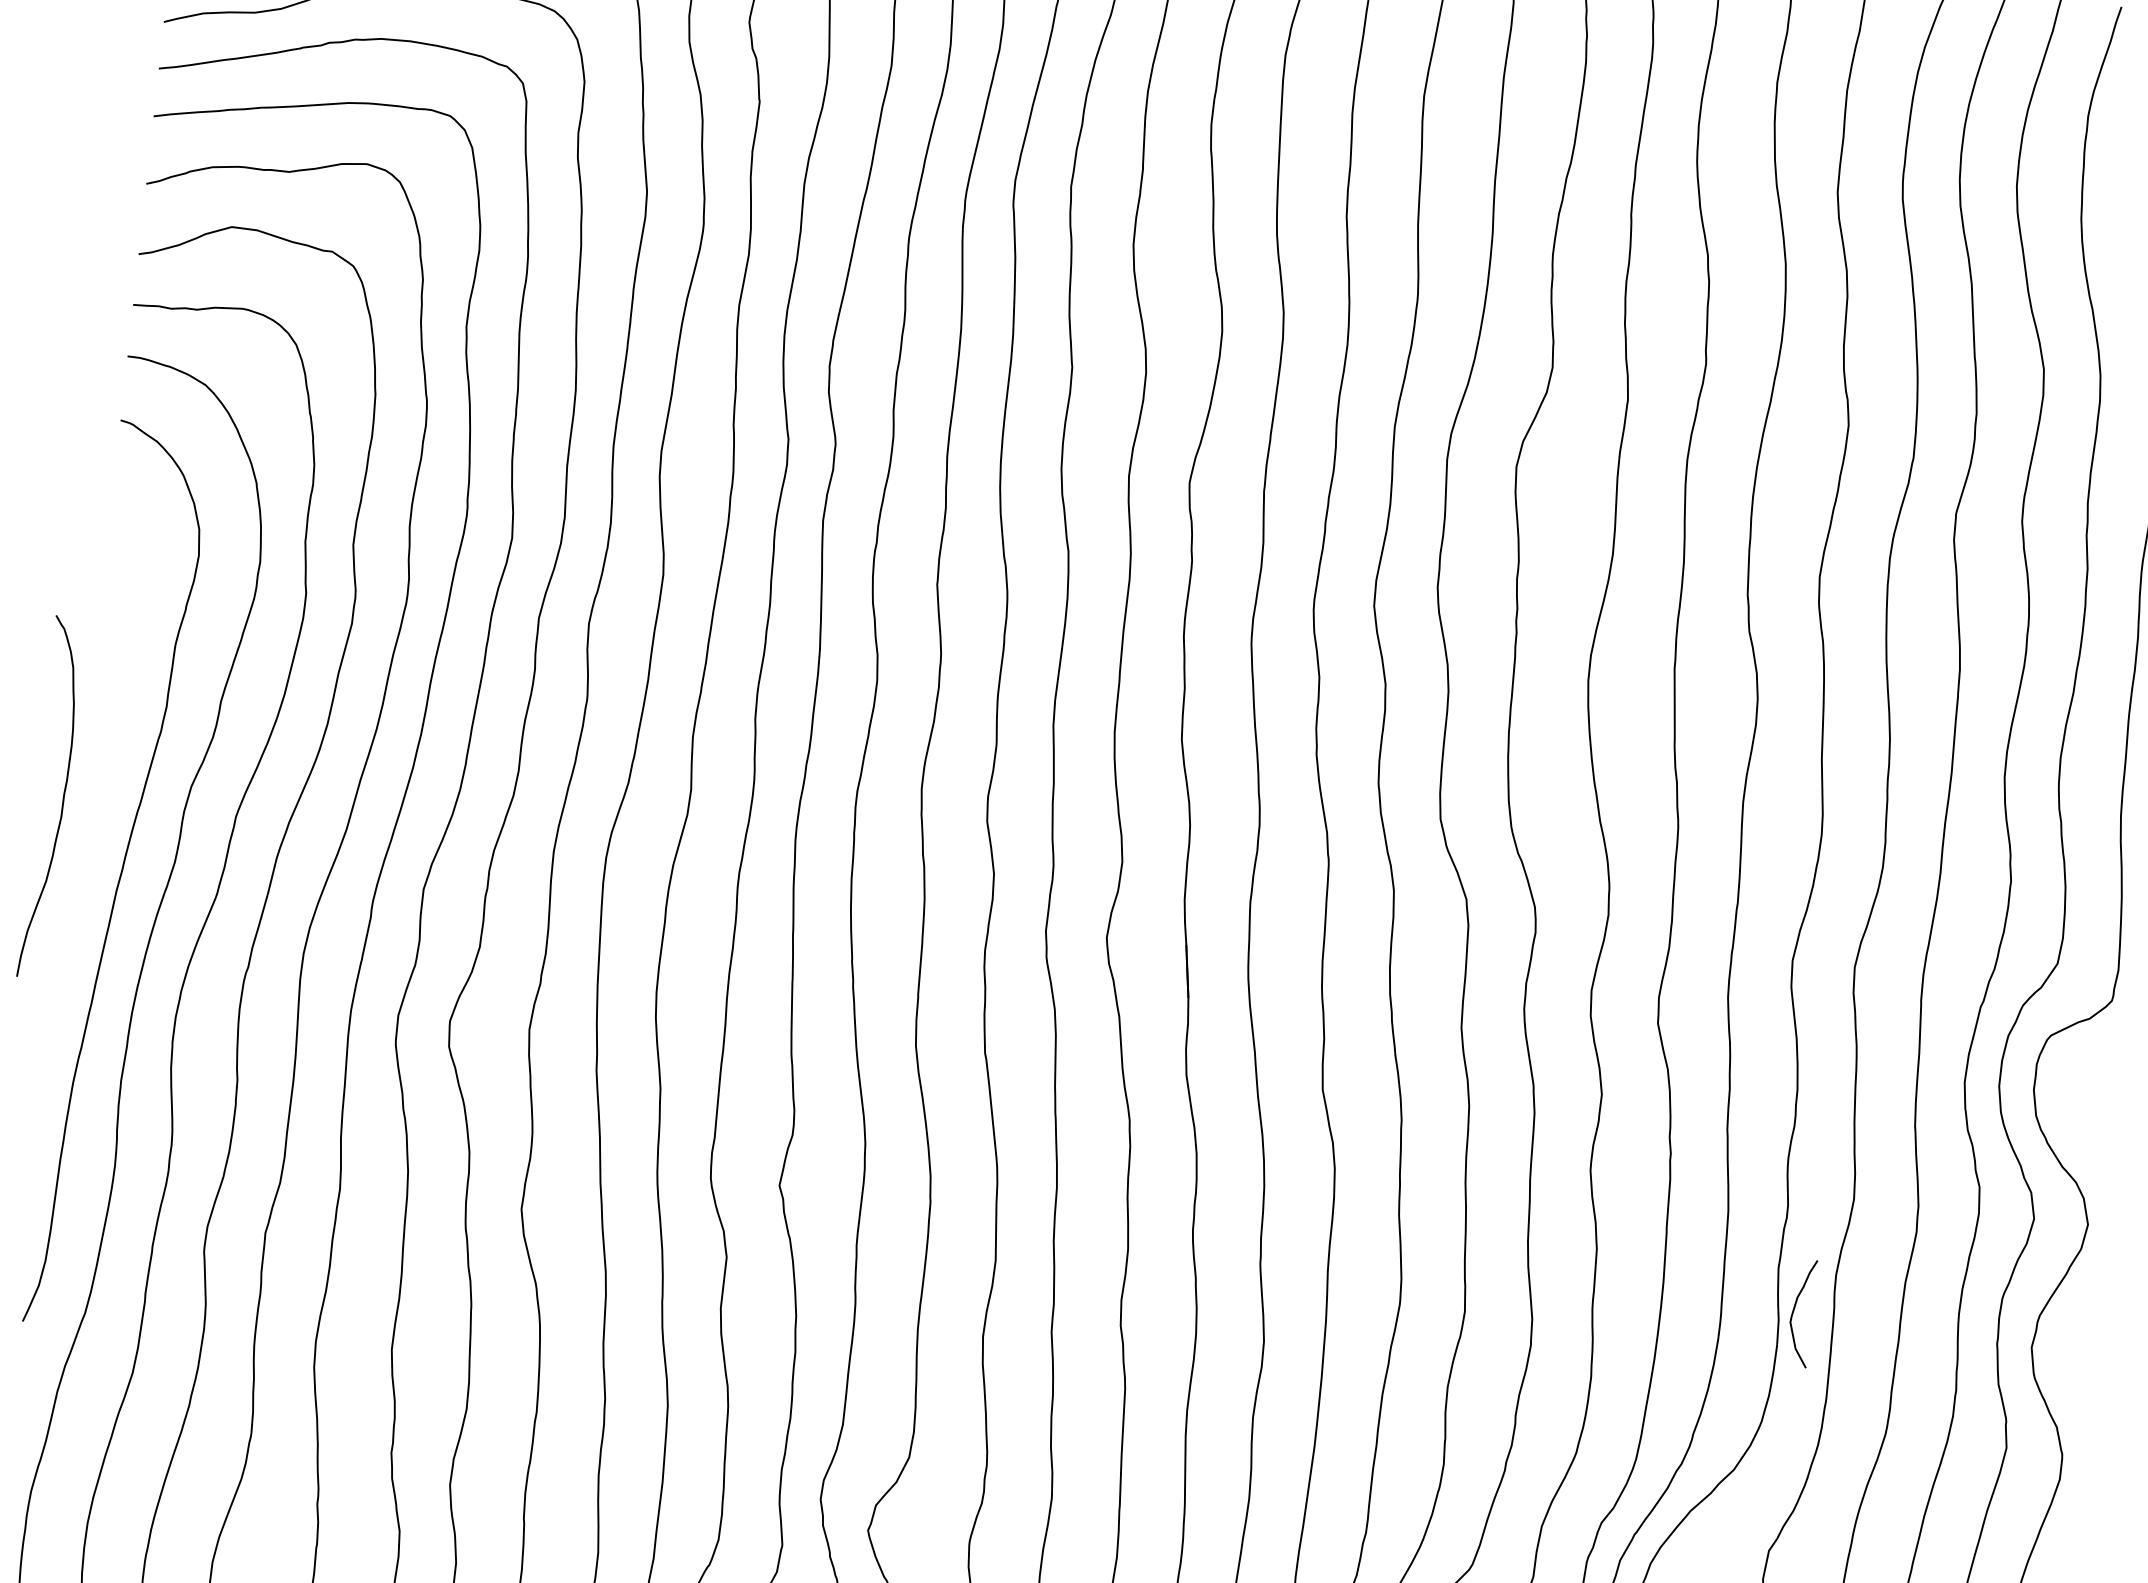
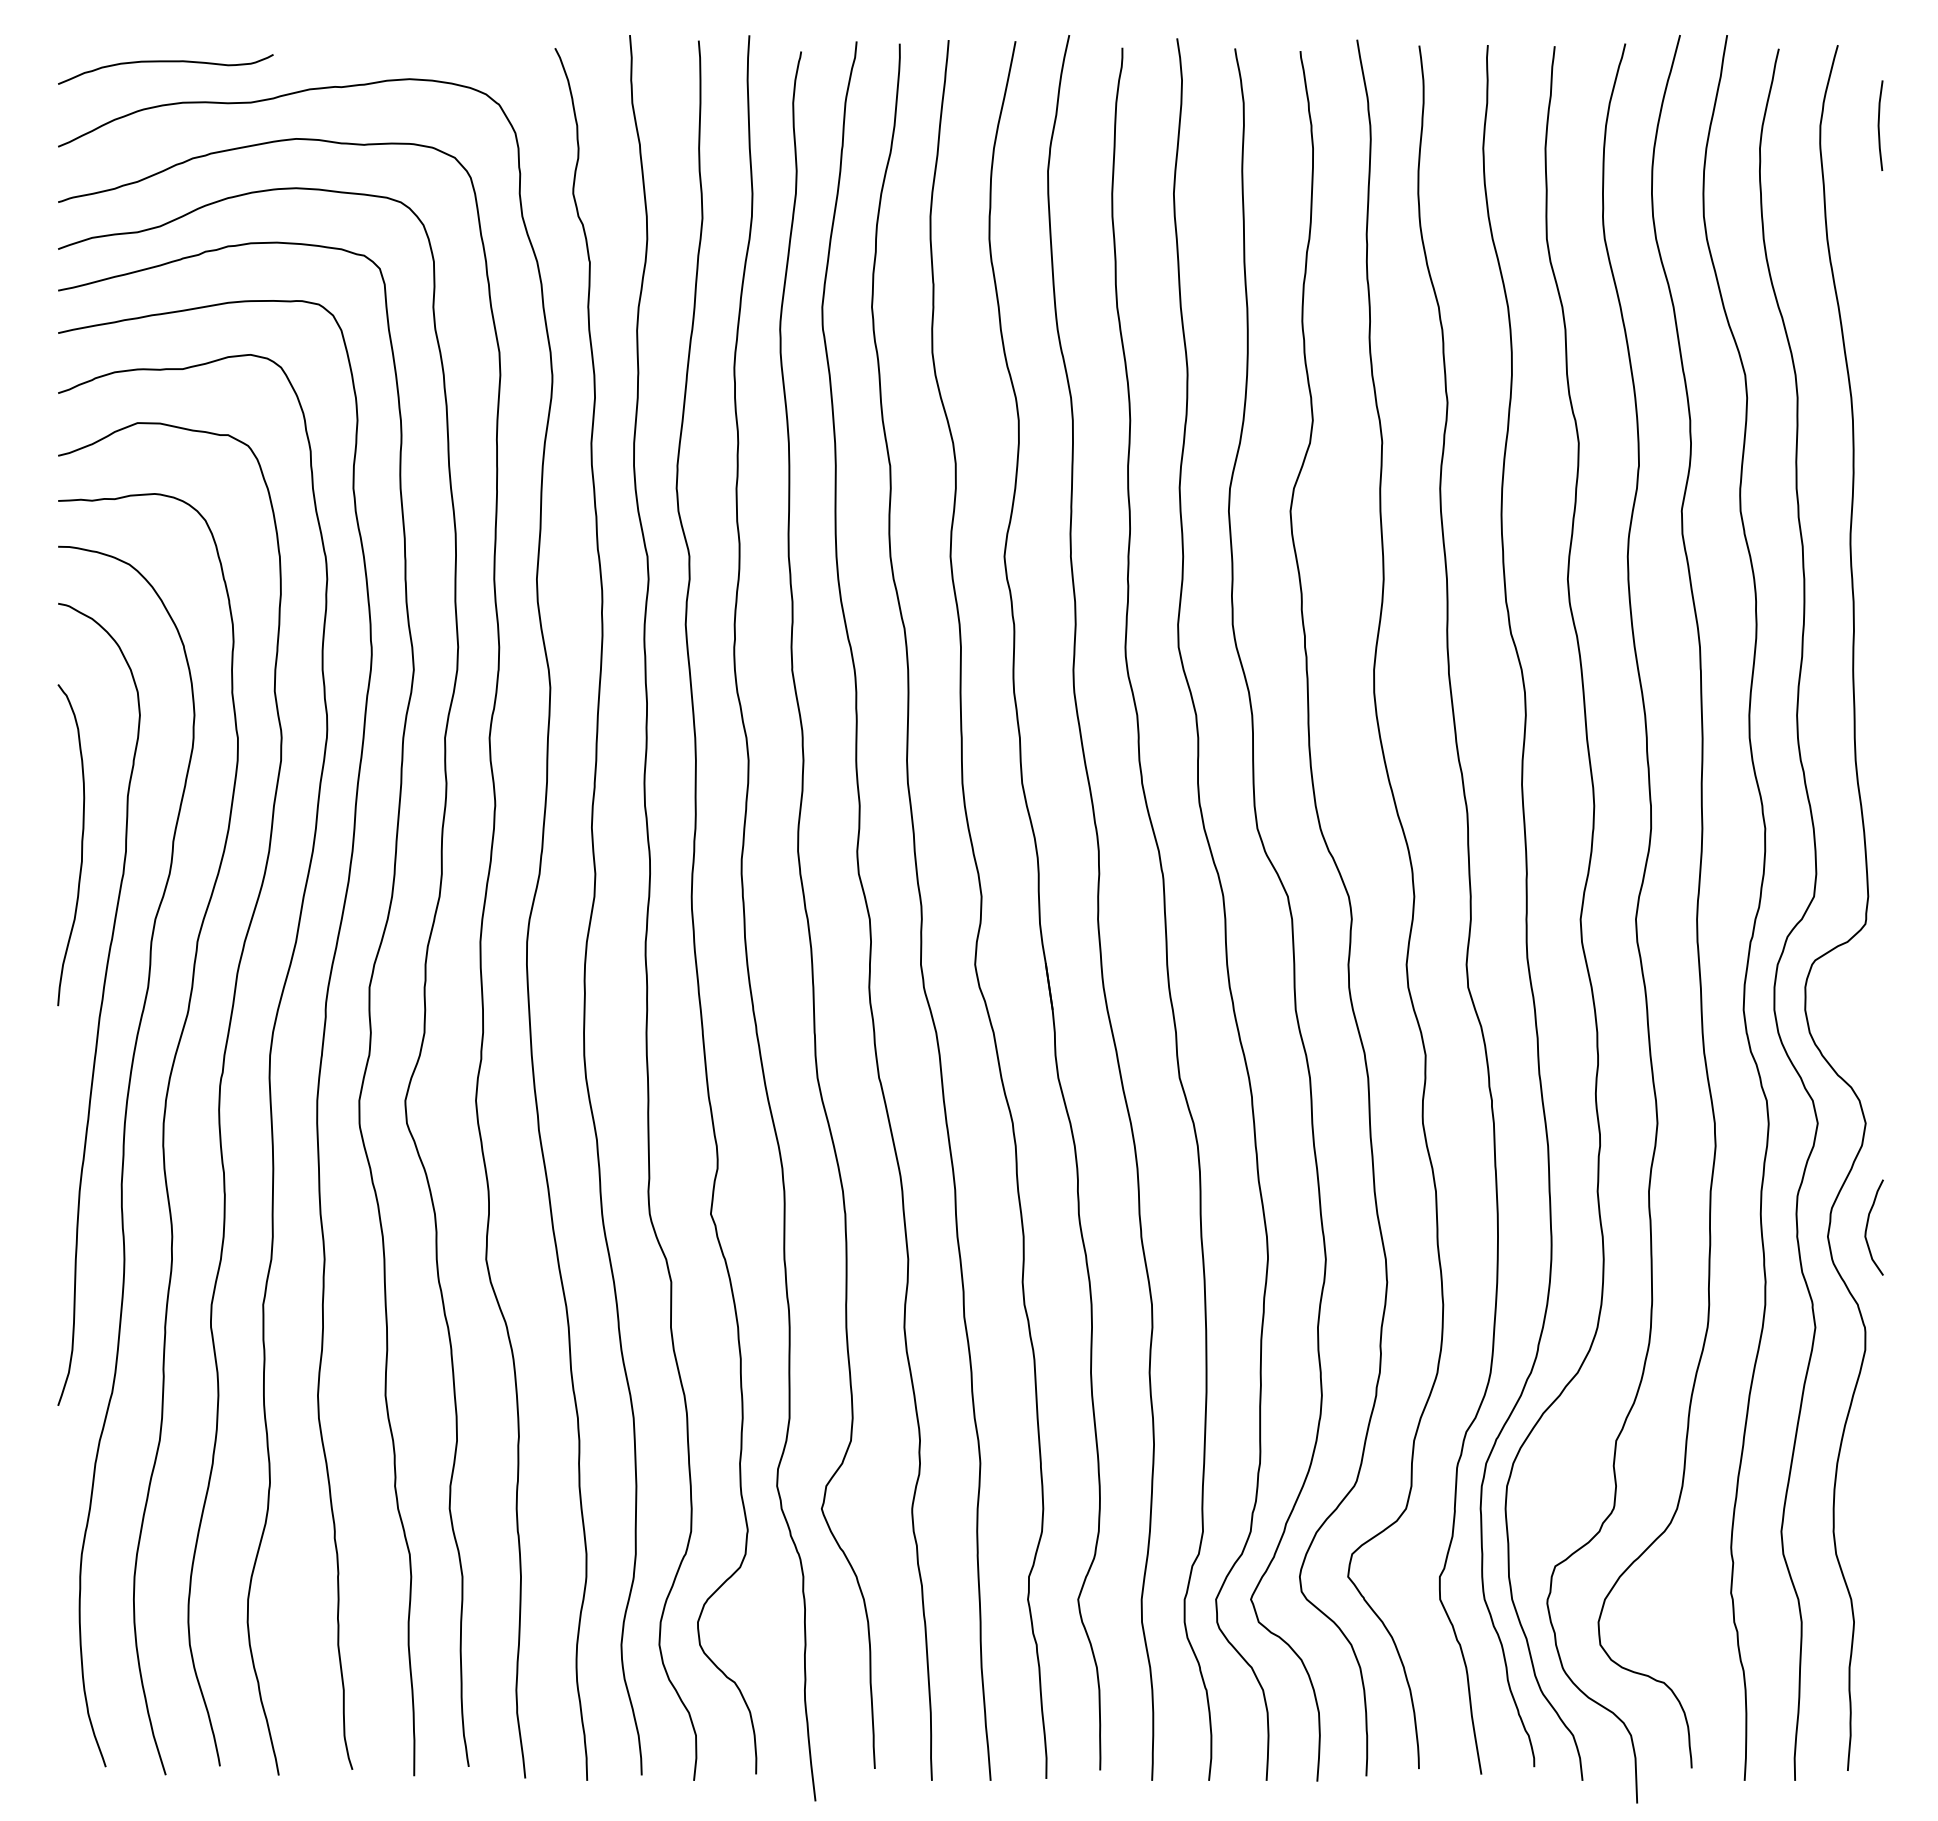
curve: (62, 799) -> (81, 845), moved
curve: (1795, 1309) -> (1868, 1224), moved

